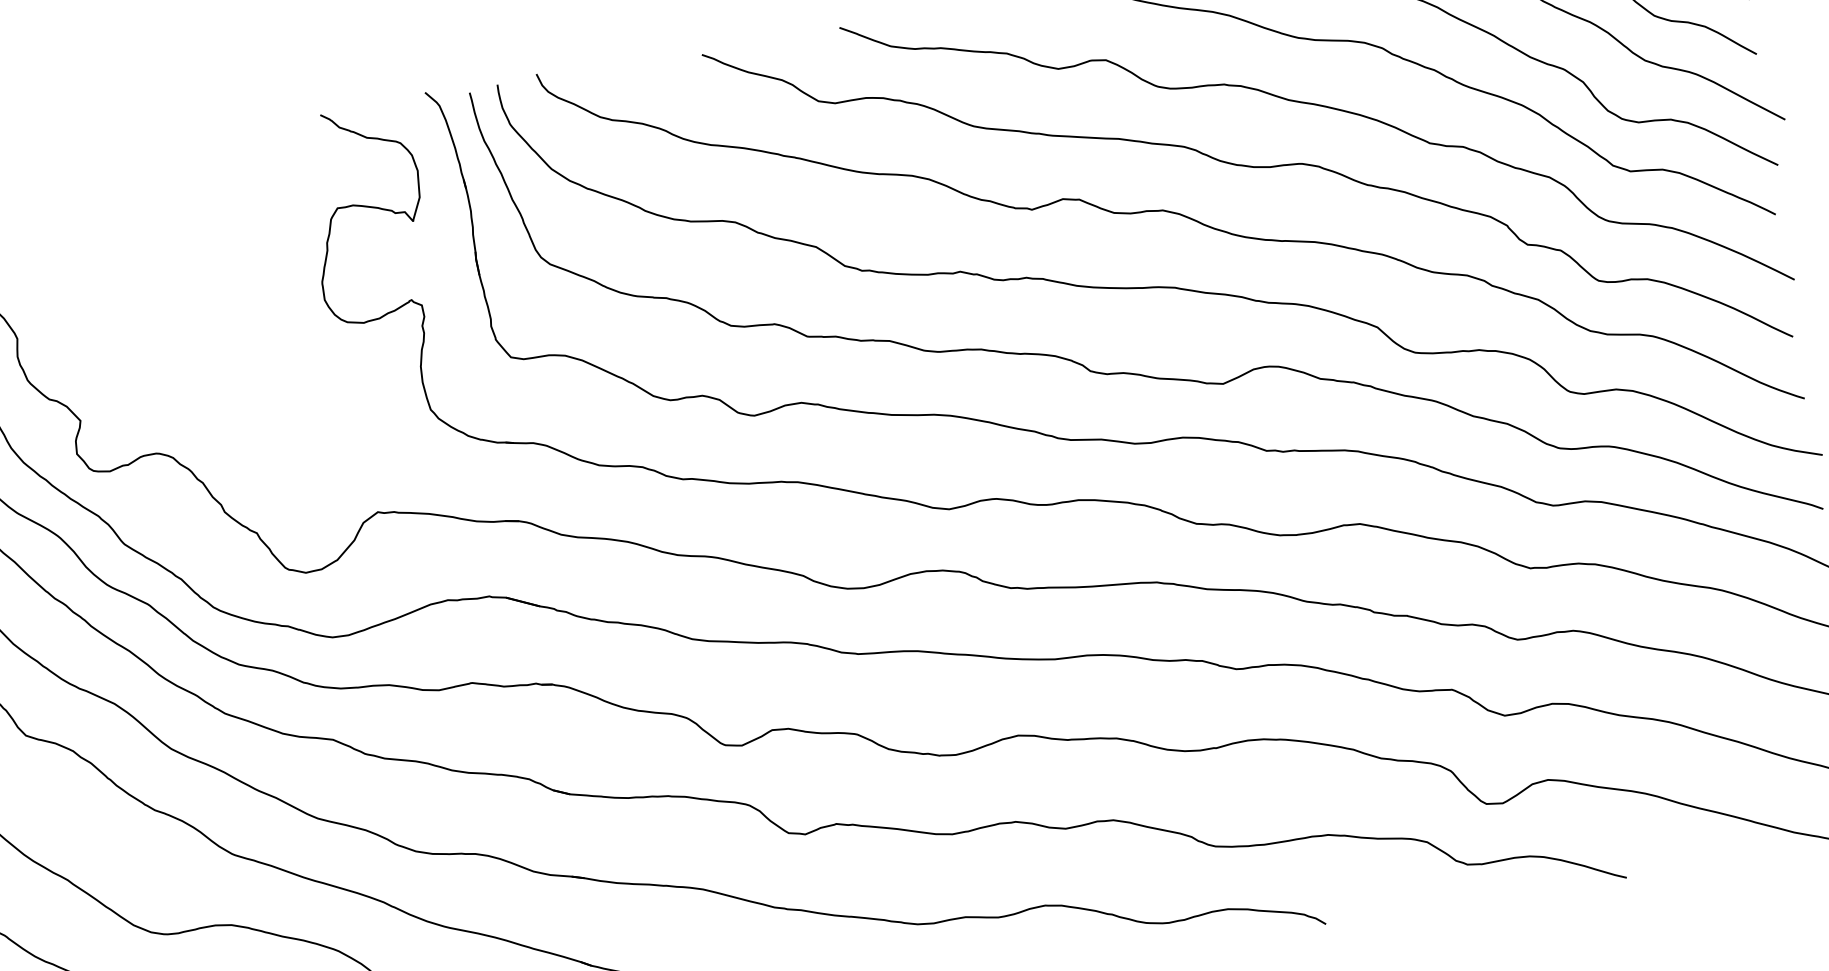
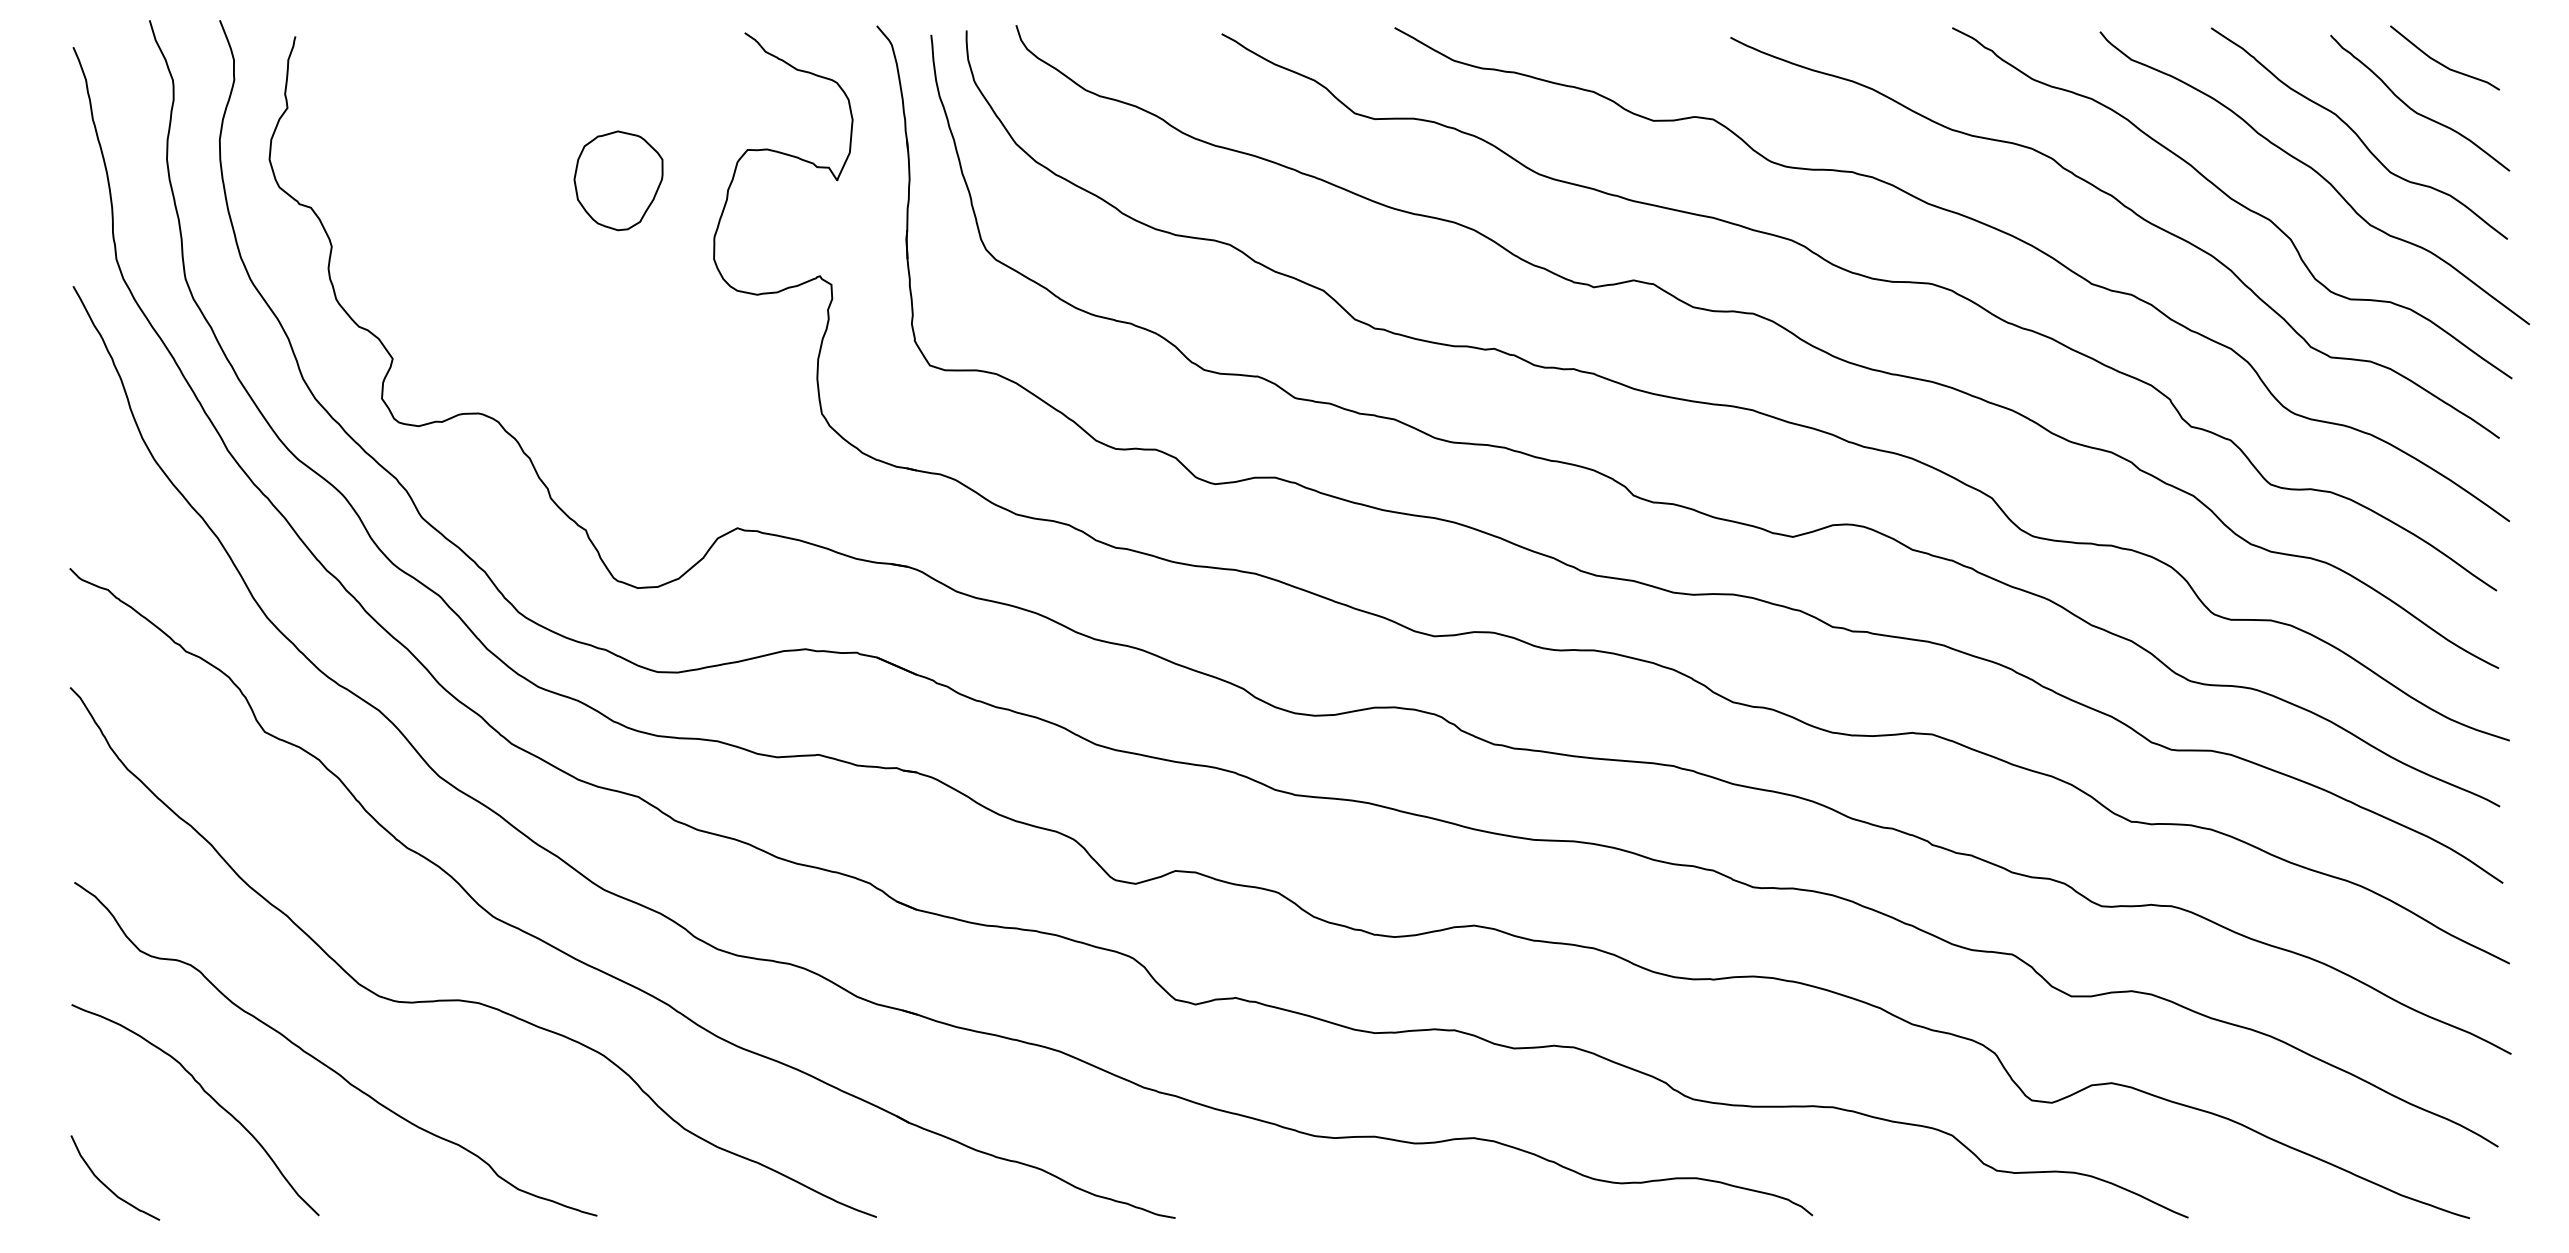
part: (238, 249) -> (618, 180), added

